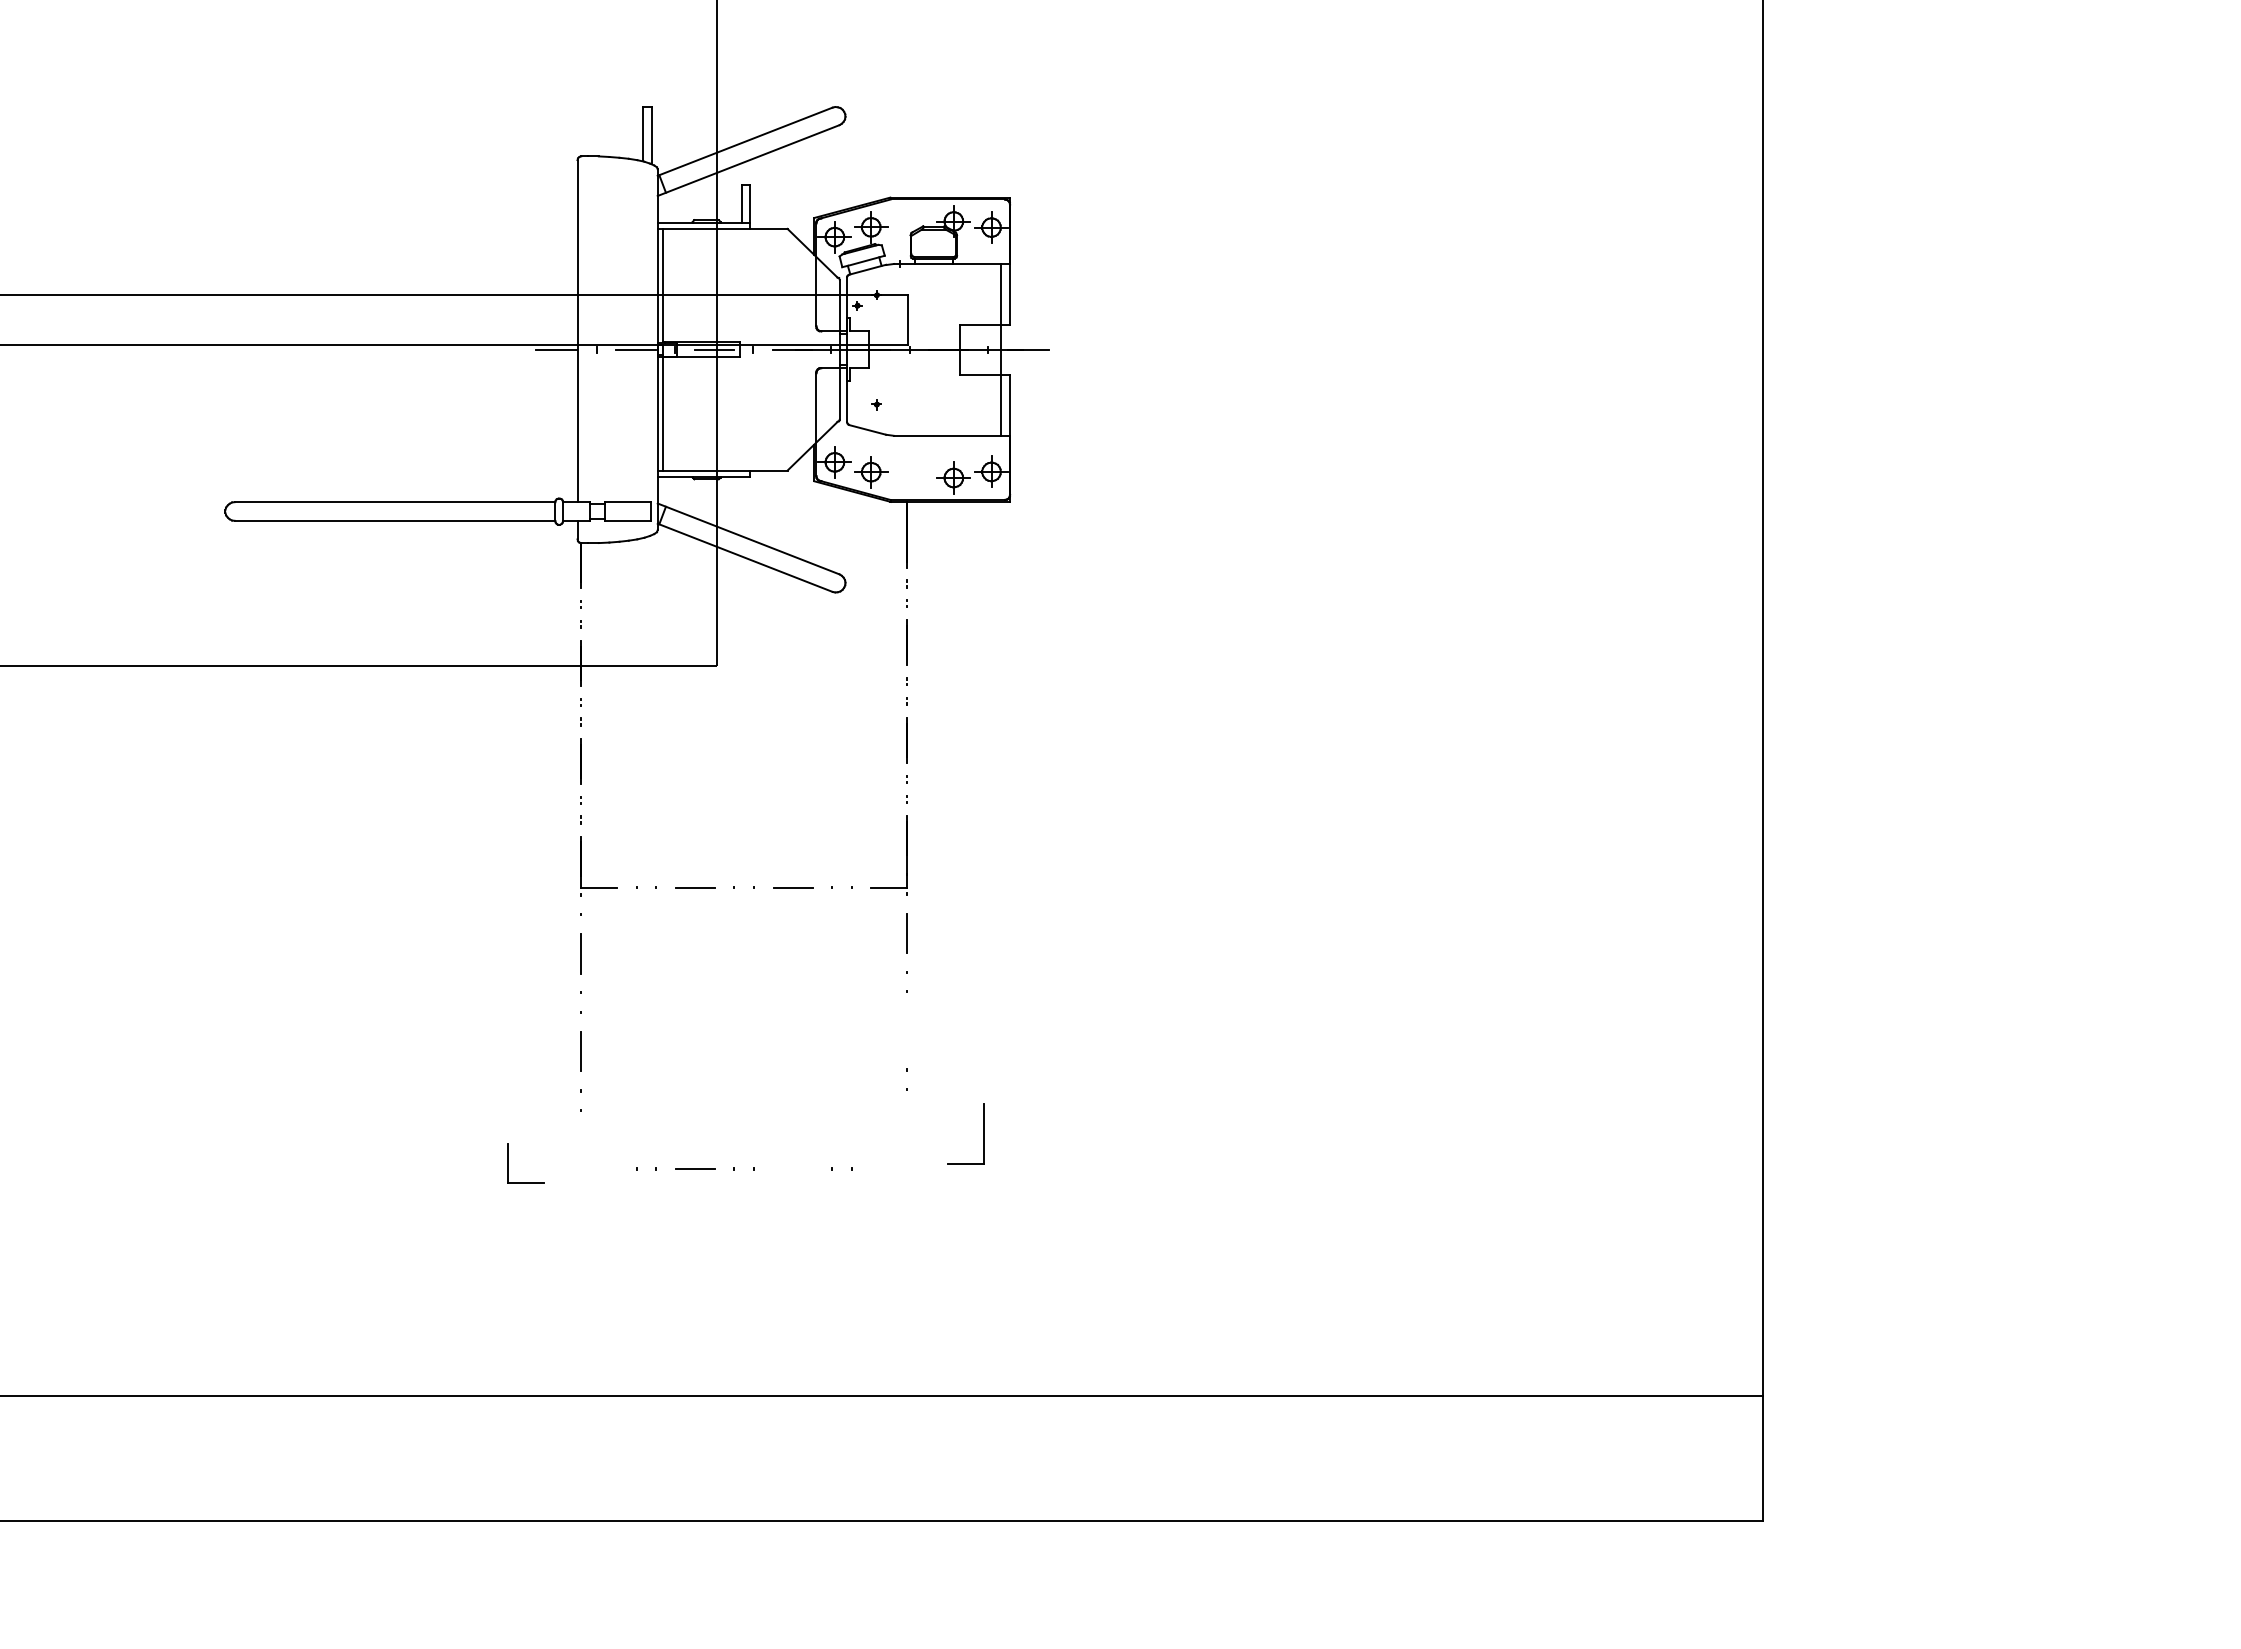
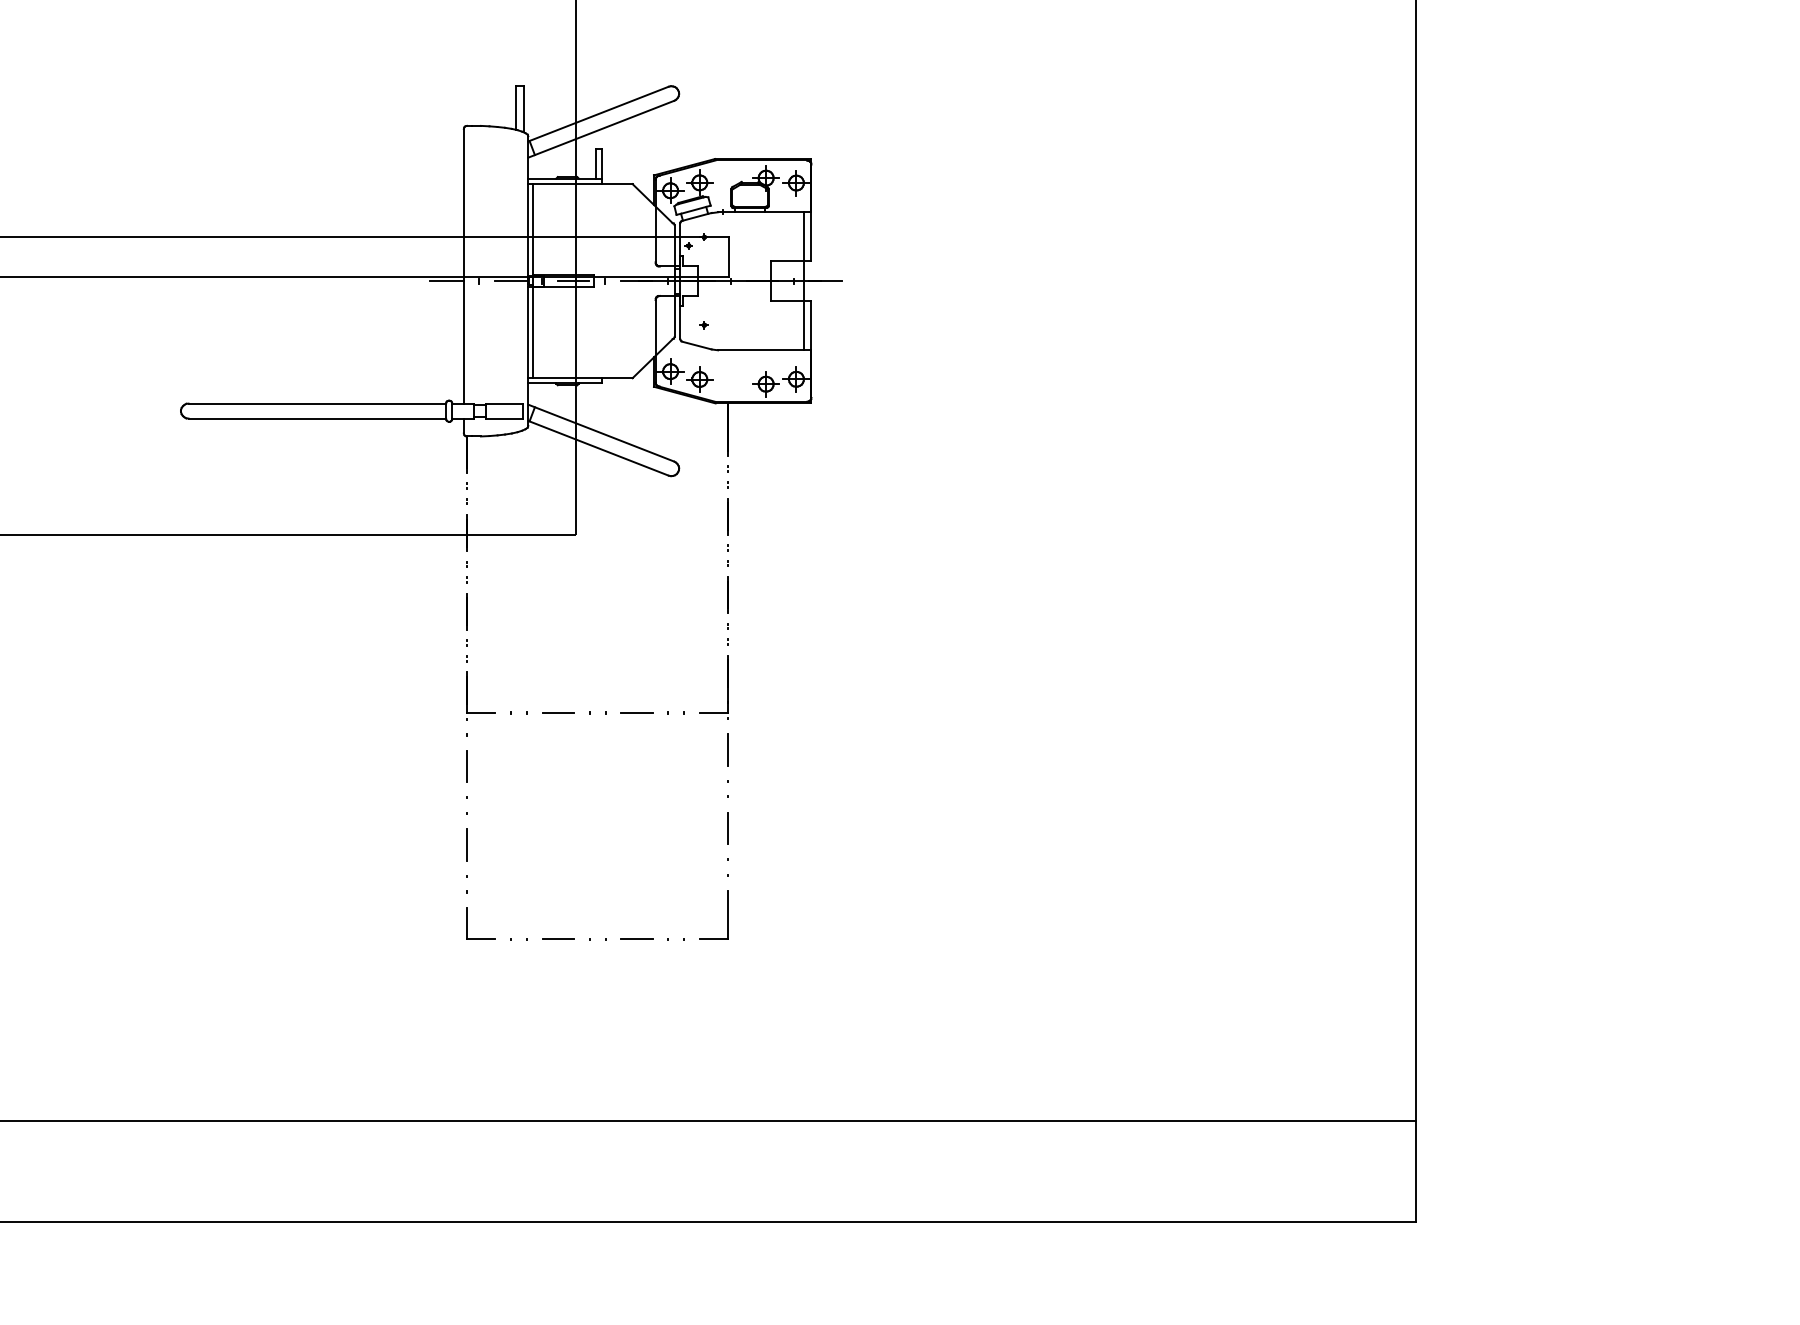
line: (906, 1030) -> (728, 827), added
part: (983, 1133) -> (728, 914), moved
part: (508, 1163) -> (467, 923), moved
line: (792, 1169) -> (636, 939), added

